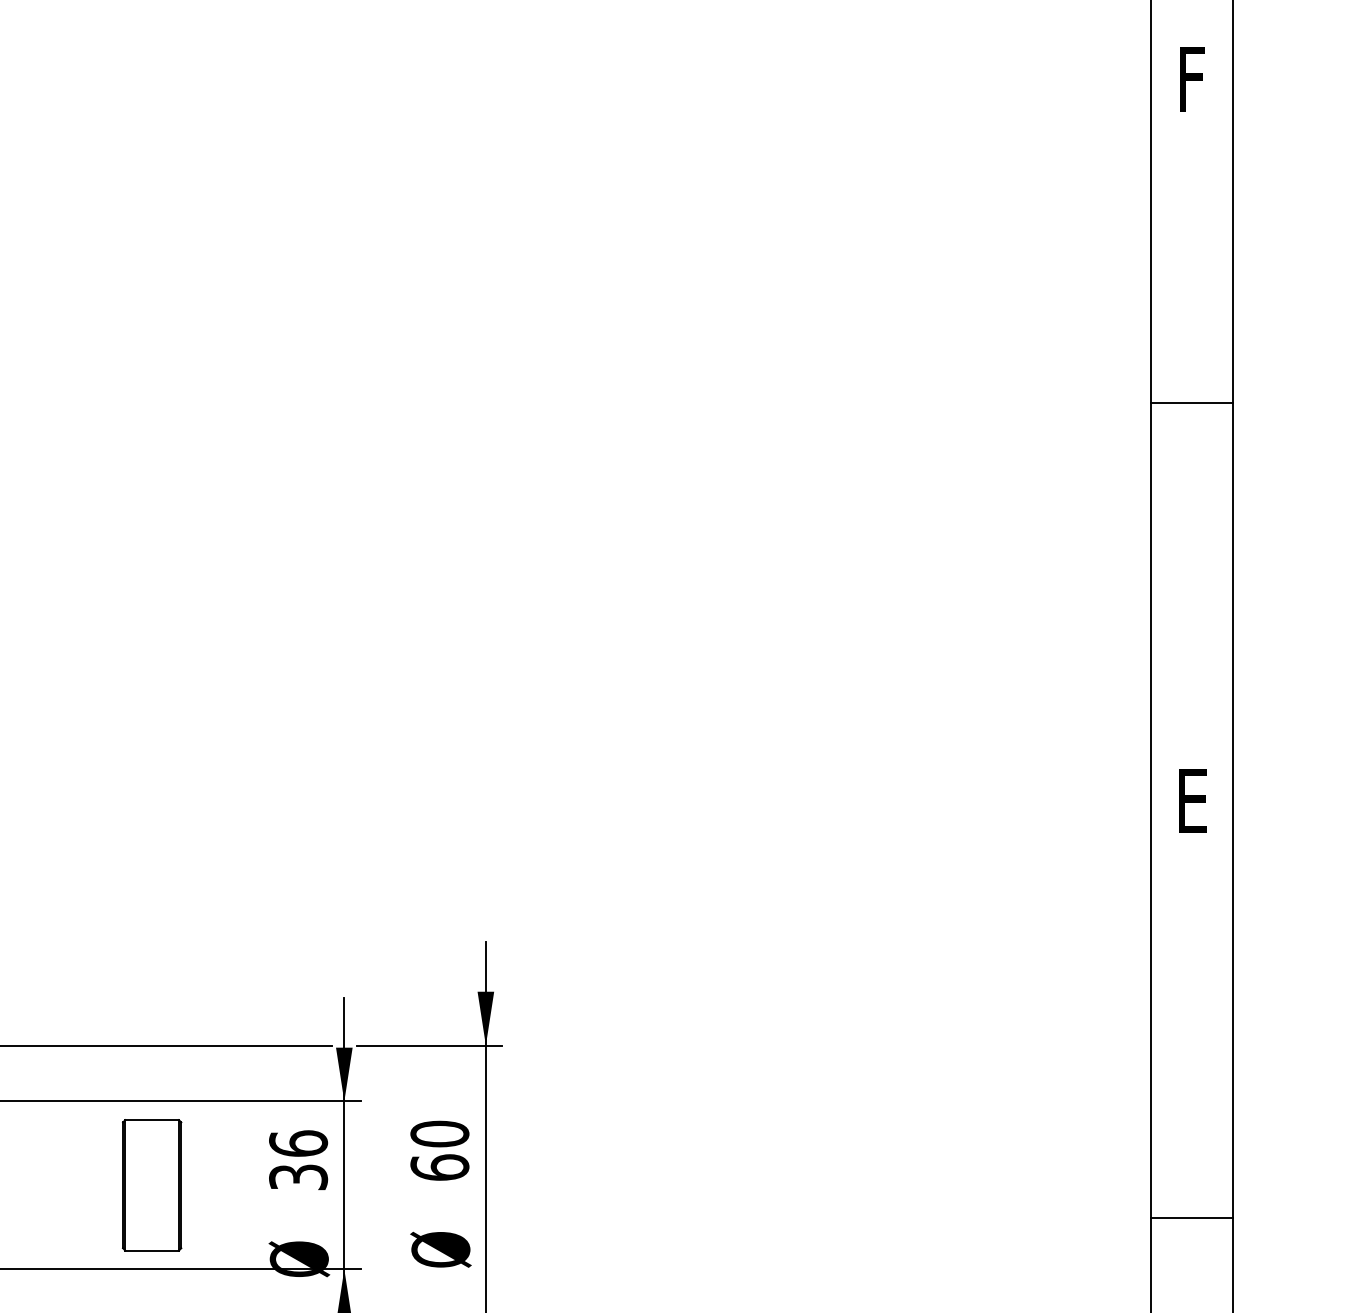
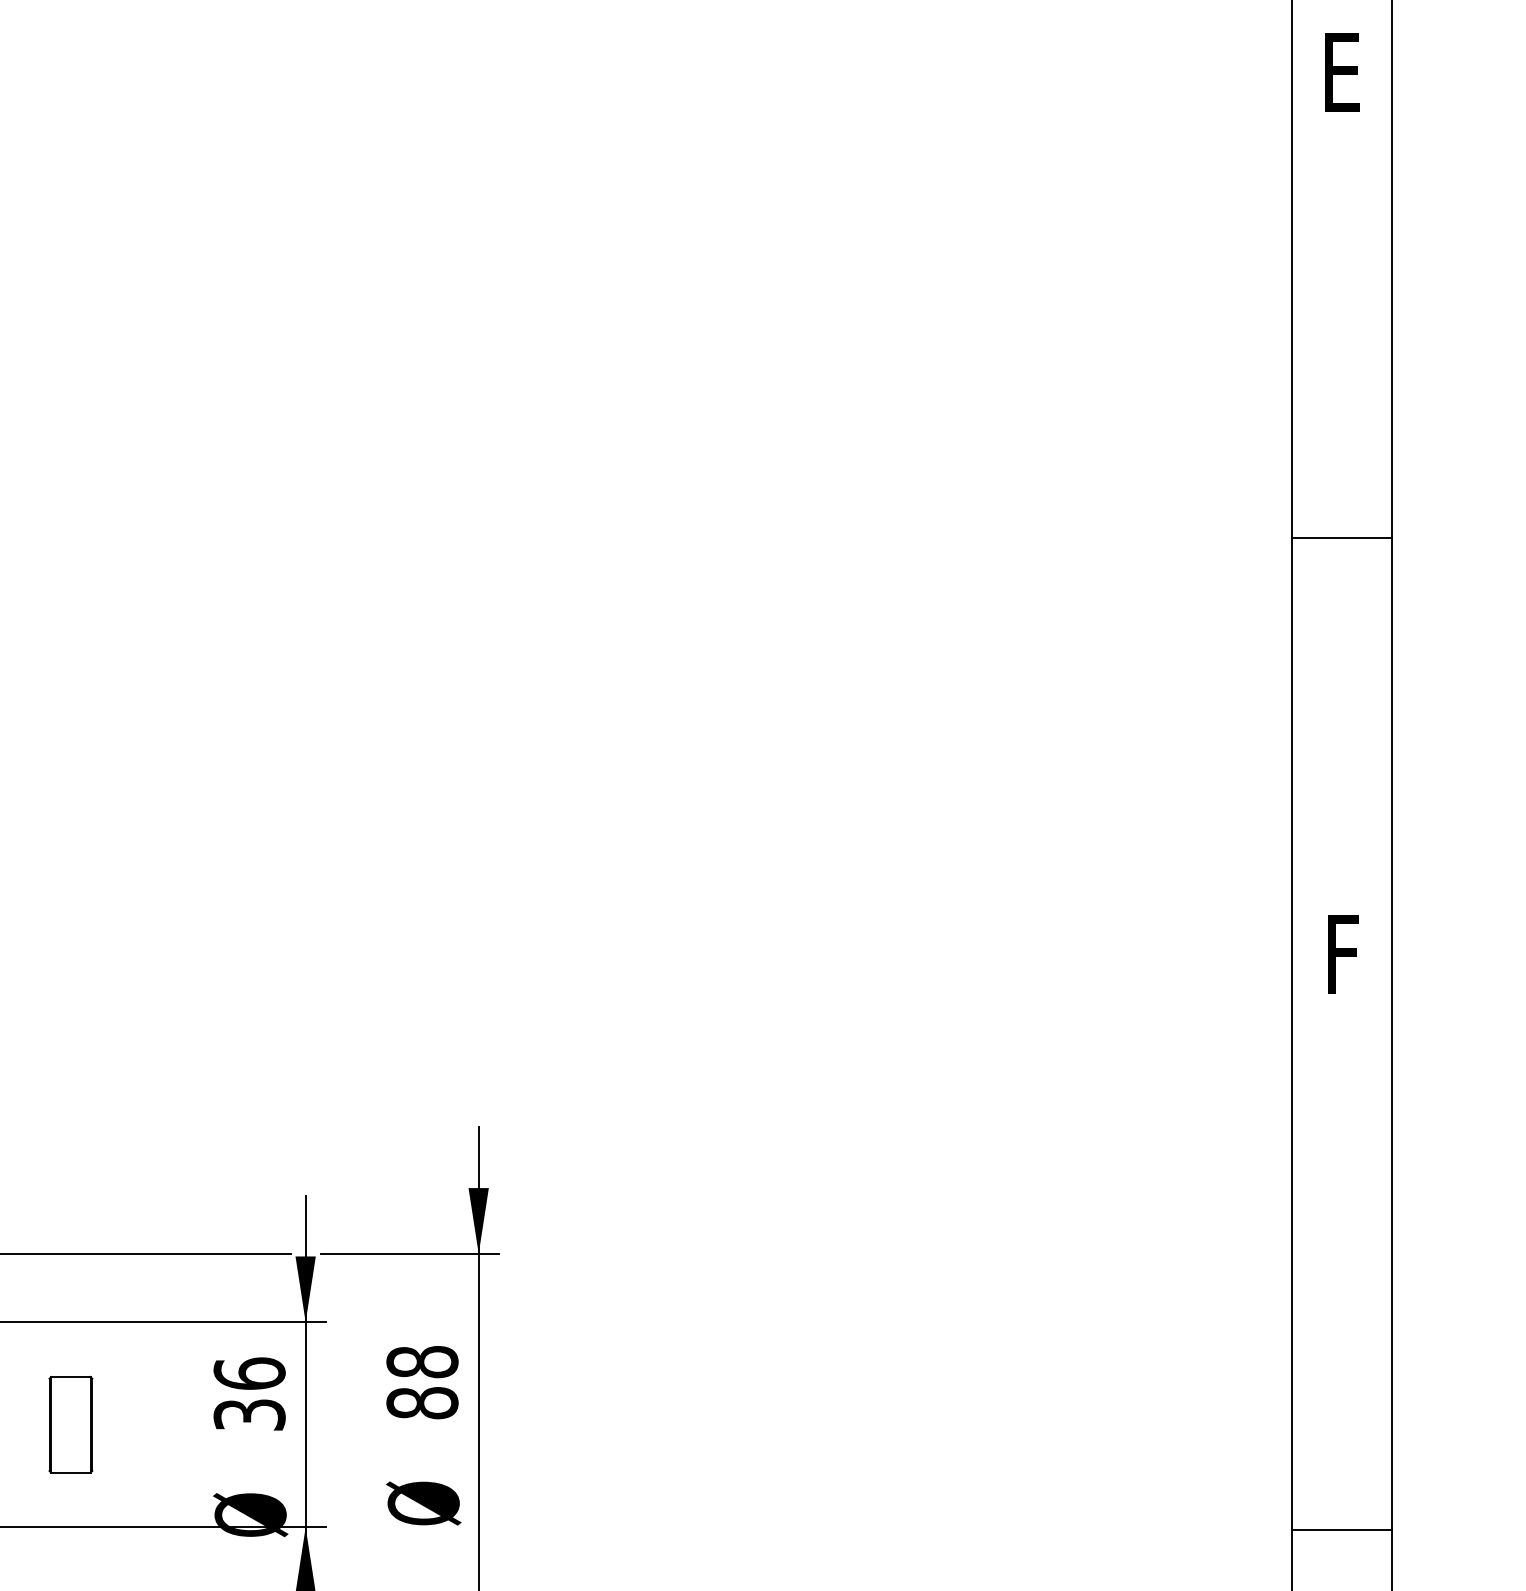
text: (1192, 79) -> (1342, 72), F -> E
line: (1191, 402) -> (1341, 537), moved
text: (1192, 800) -> (1342, 954), E -> F
text: (439, 1150) -> (421, 1382), 60 -> 88
part: (152, 1185) -> (71, 1424), size x0.6
line: (1191, 1218) -> (1341, 1530), moved

